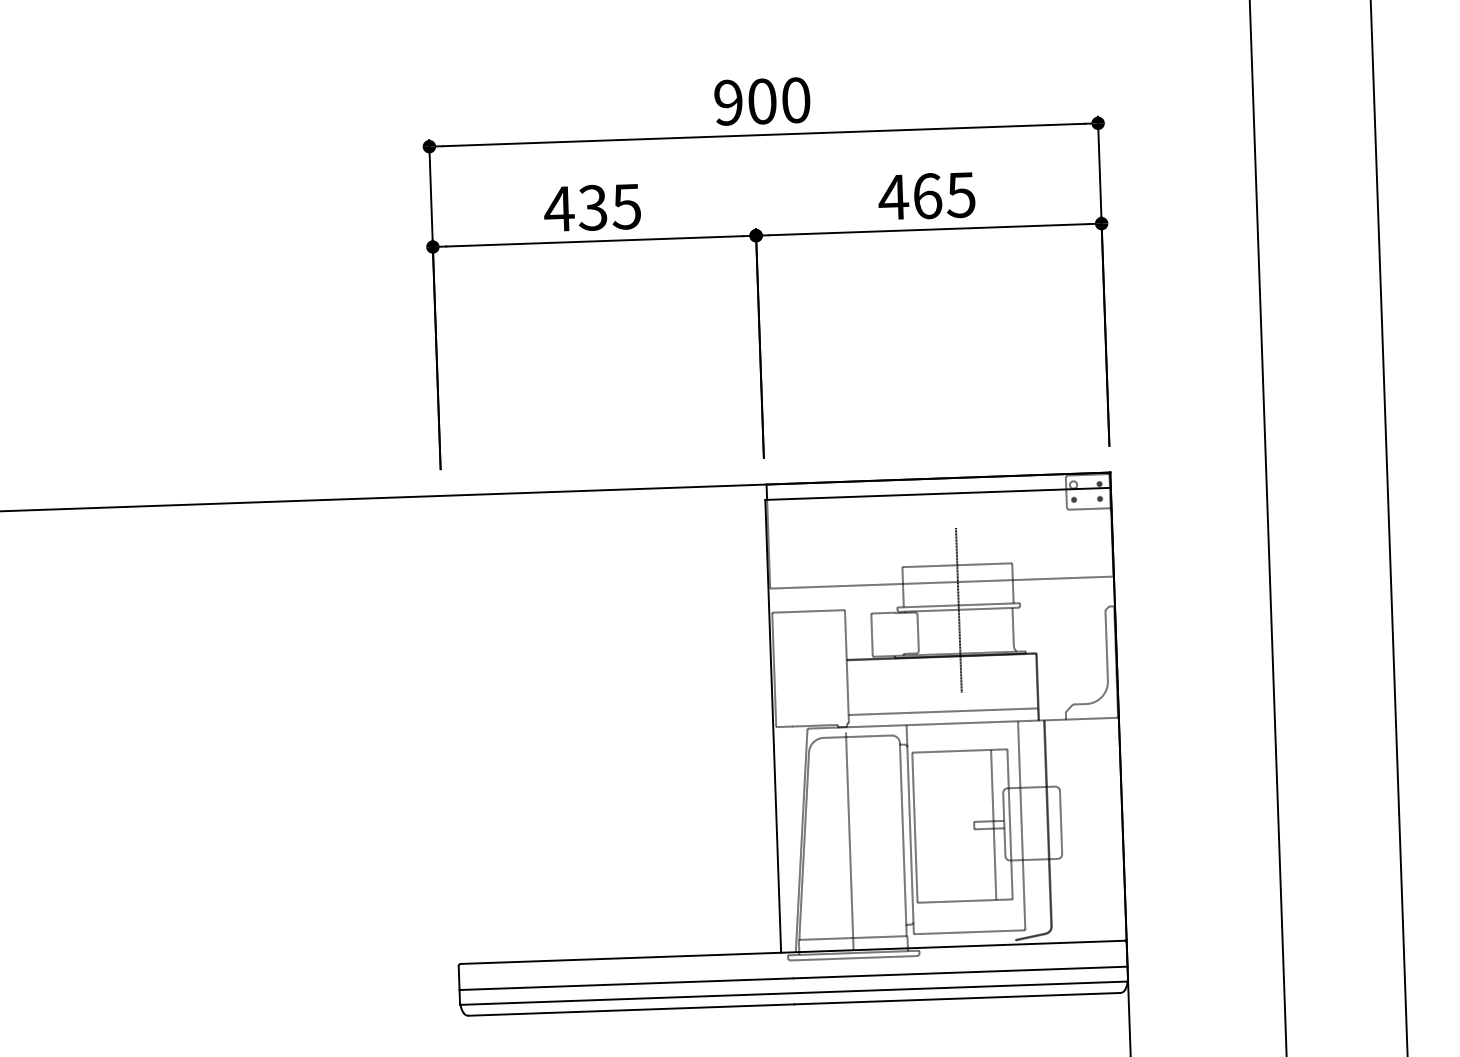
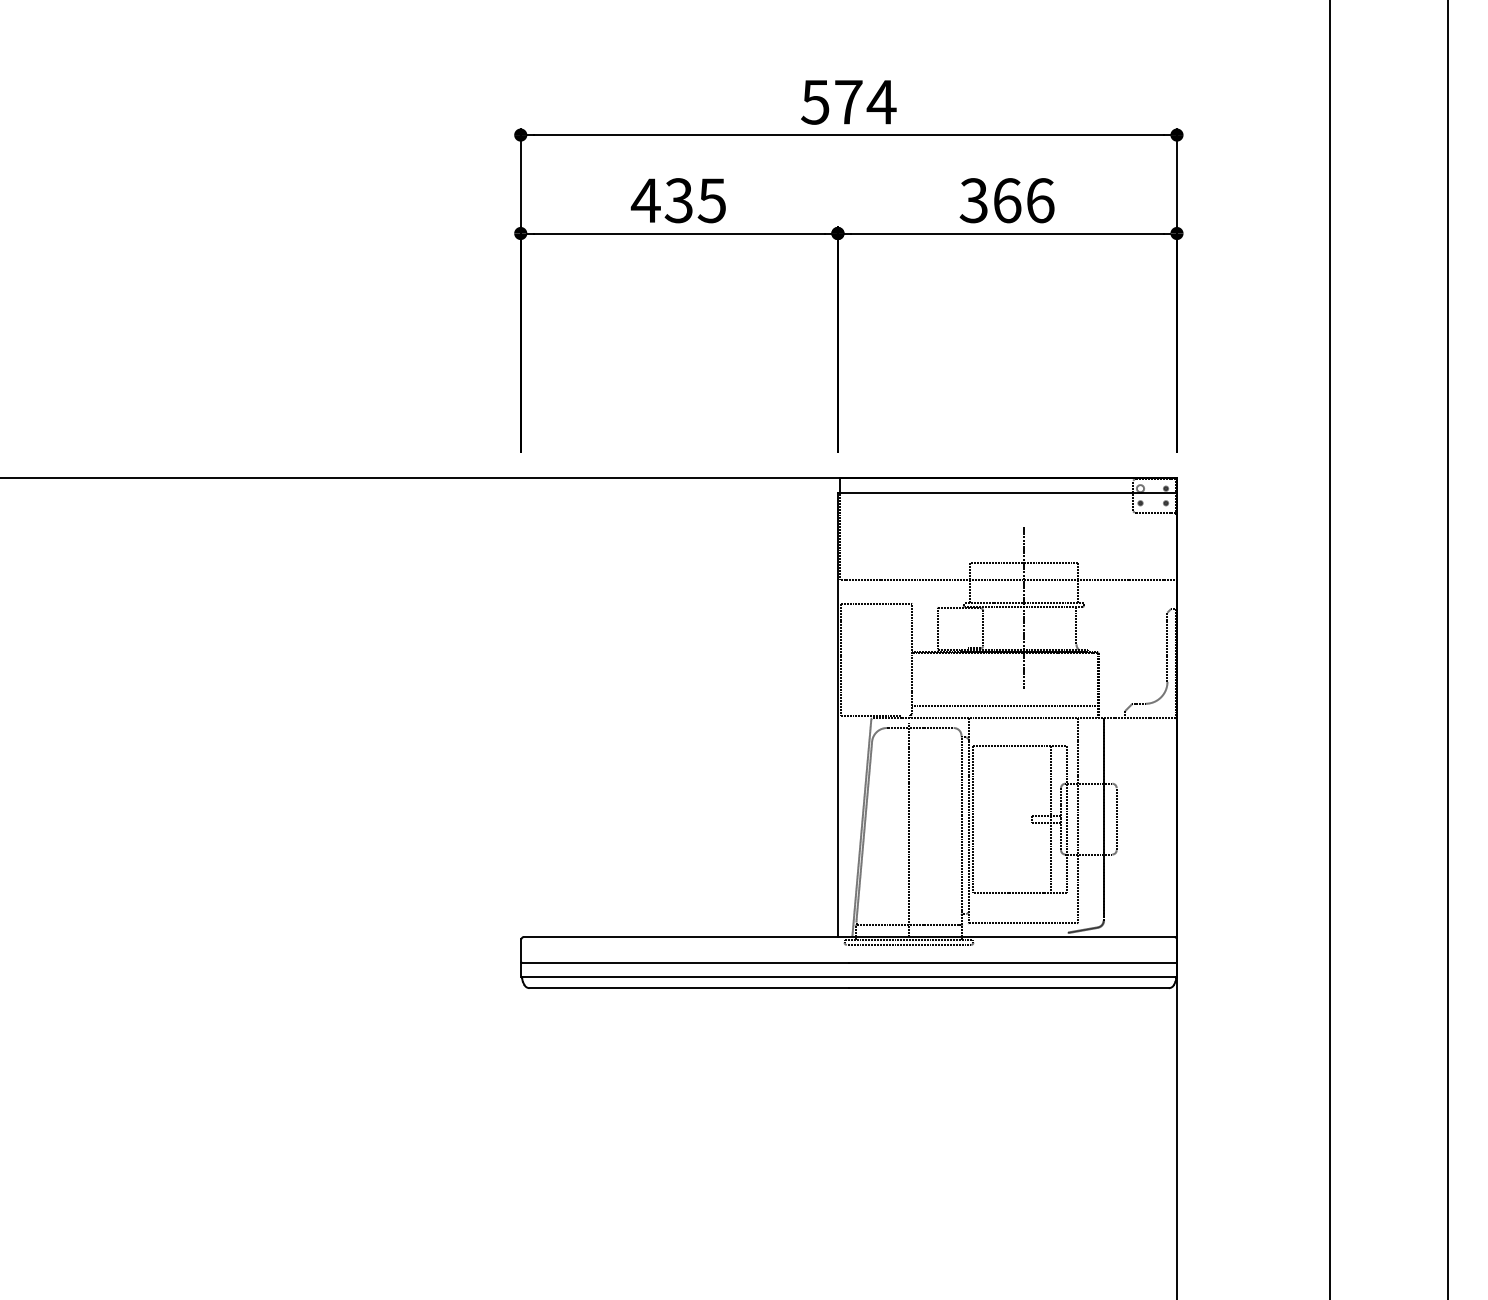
text: (762, 100) -> (848, 101), 900 -> 574
text: (926, 196) -> (1006, 200), 465 -> 366

